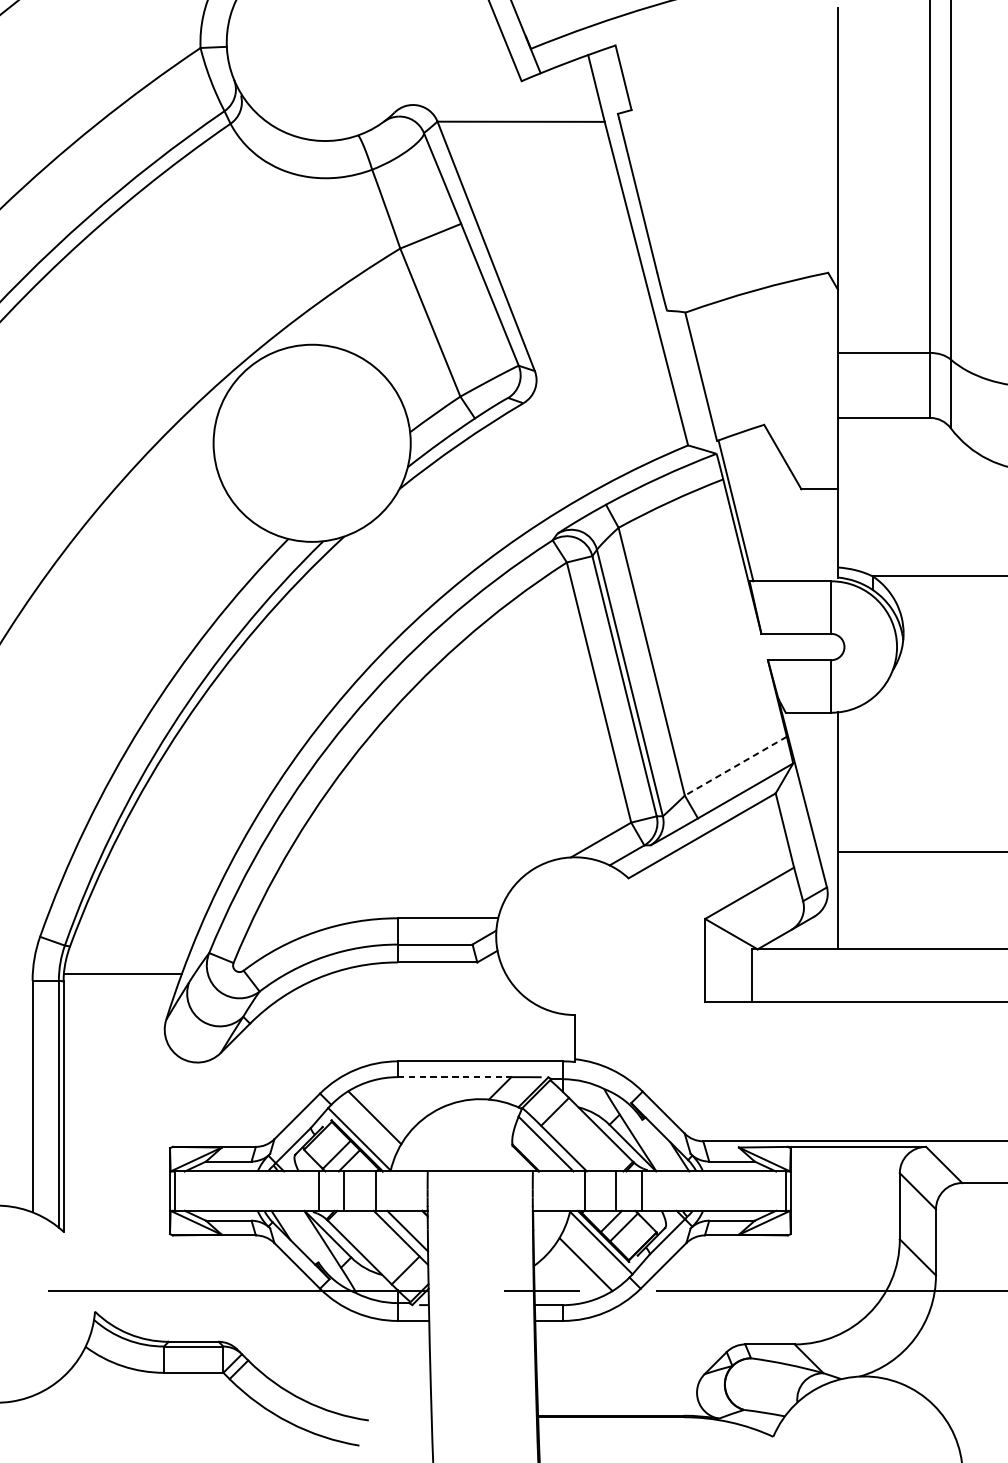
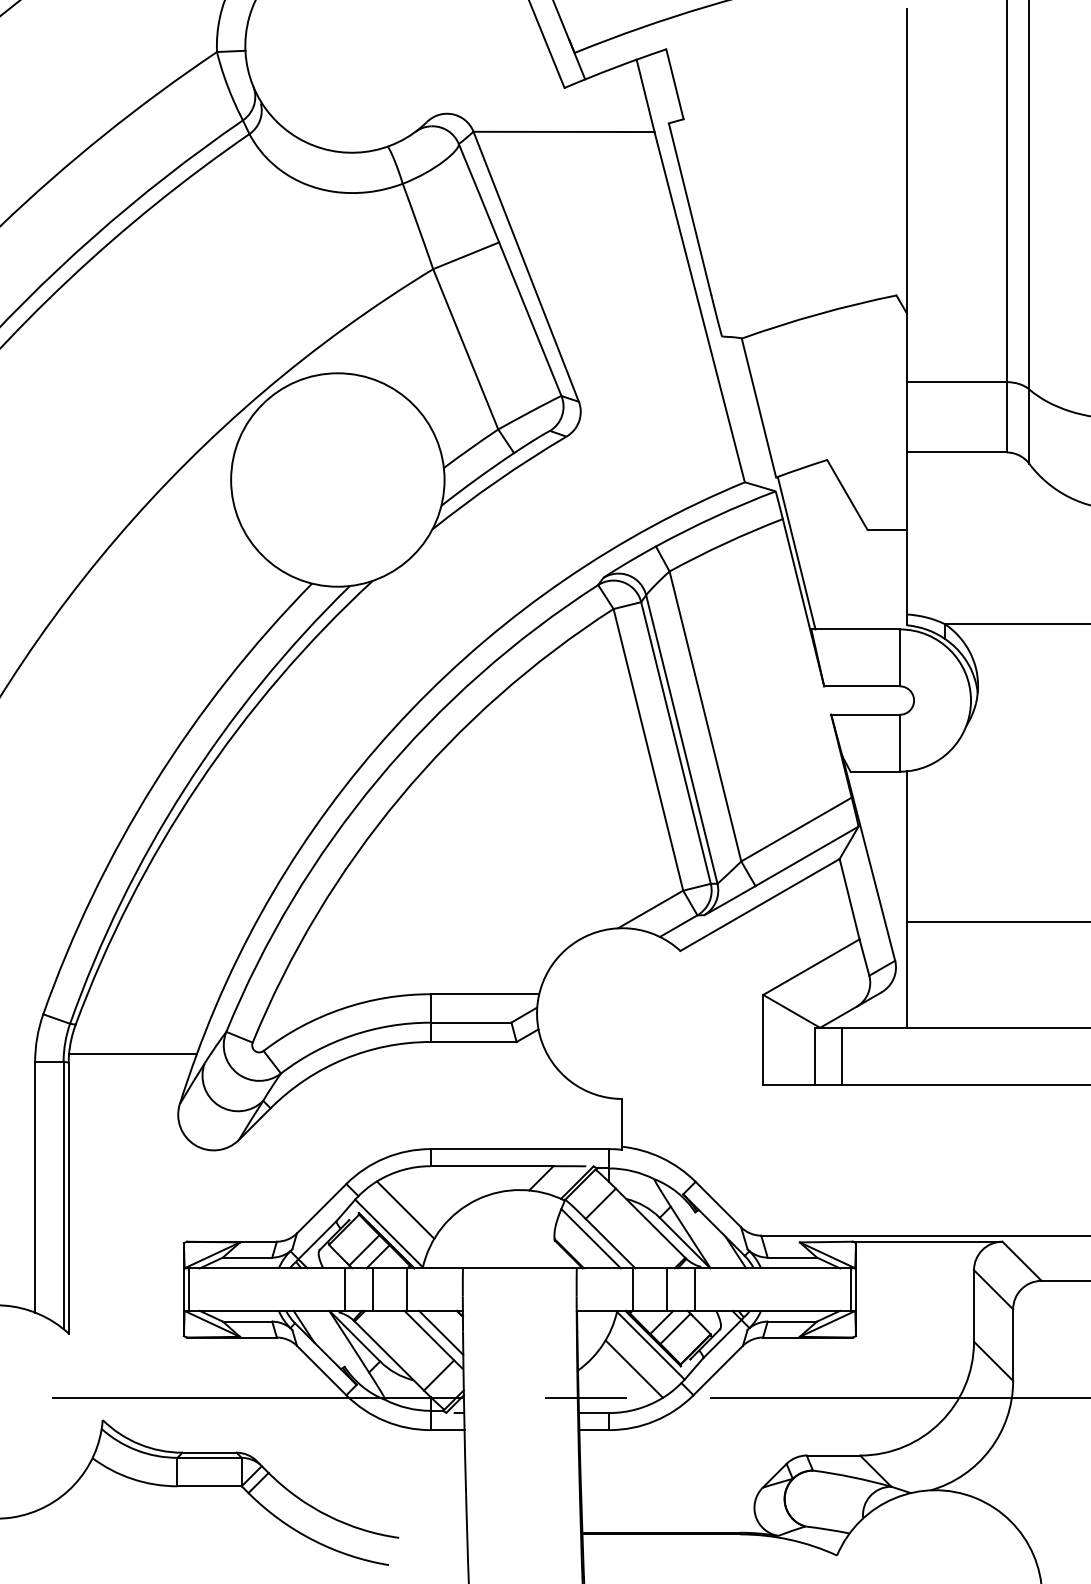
line: (735, 766) -> (796, 829), dashed -> solid
line: (778, 974) -> (842, 1055), added
line: (455, 1077) -> (492, 1166), dashed -> solid

